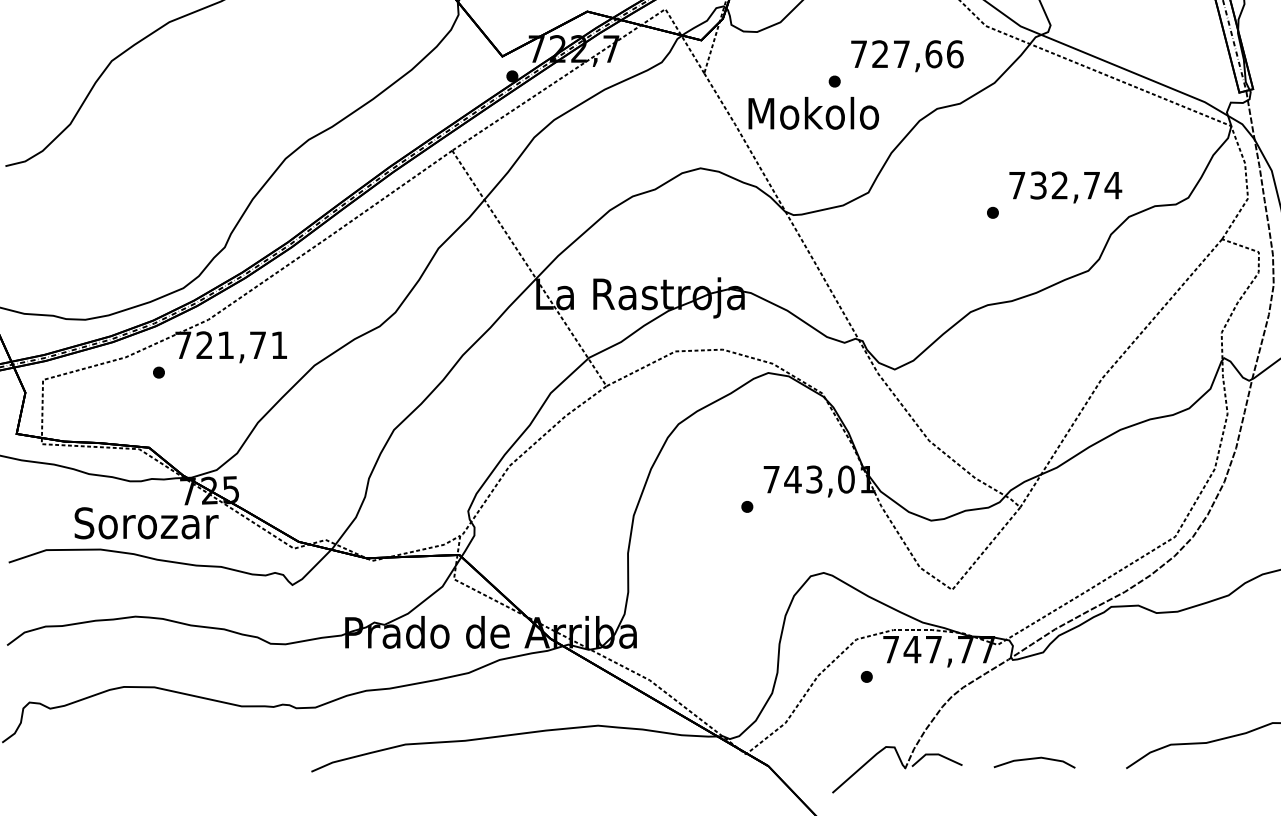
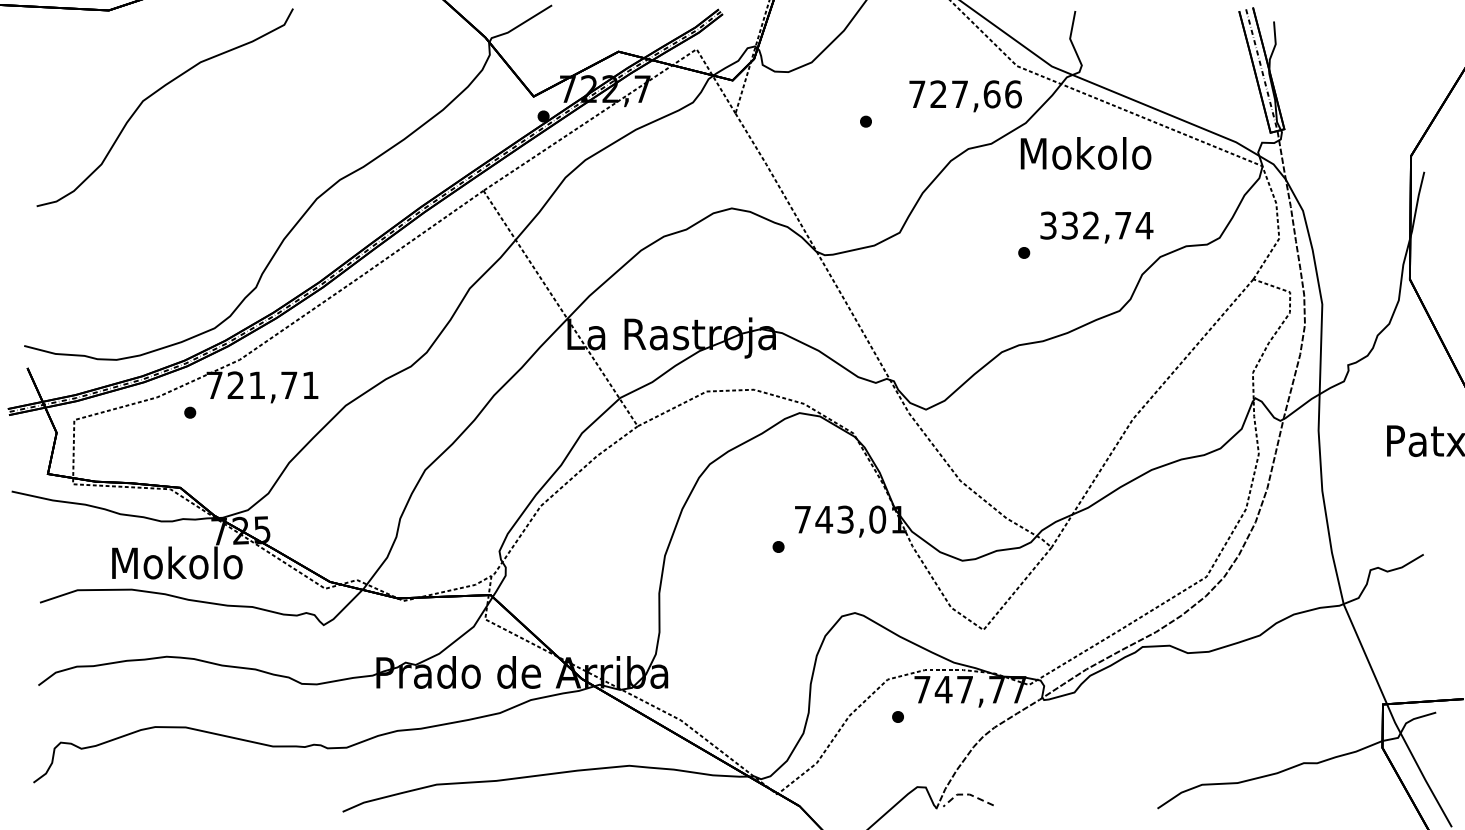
text: (907, 56) -> (965, 96), moved
text: (813, 113) -> (1085, 153), moved
text: (1017, 185) -> (1048, 225), 732,74 -> 332,74
text: (146, 522) -> (177, 562), Sorozar -> Mokolo
line: (935, 754) -> (966, 794), solid -> dashed
line: (1034, 759) -> (1065, 799), removed

